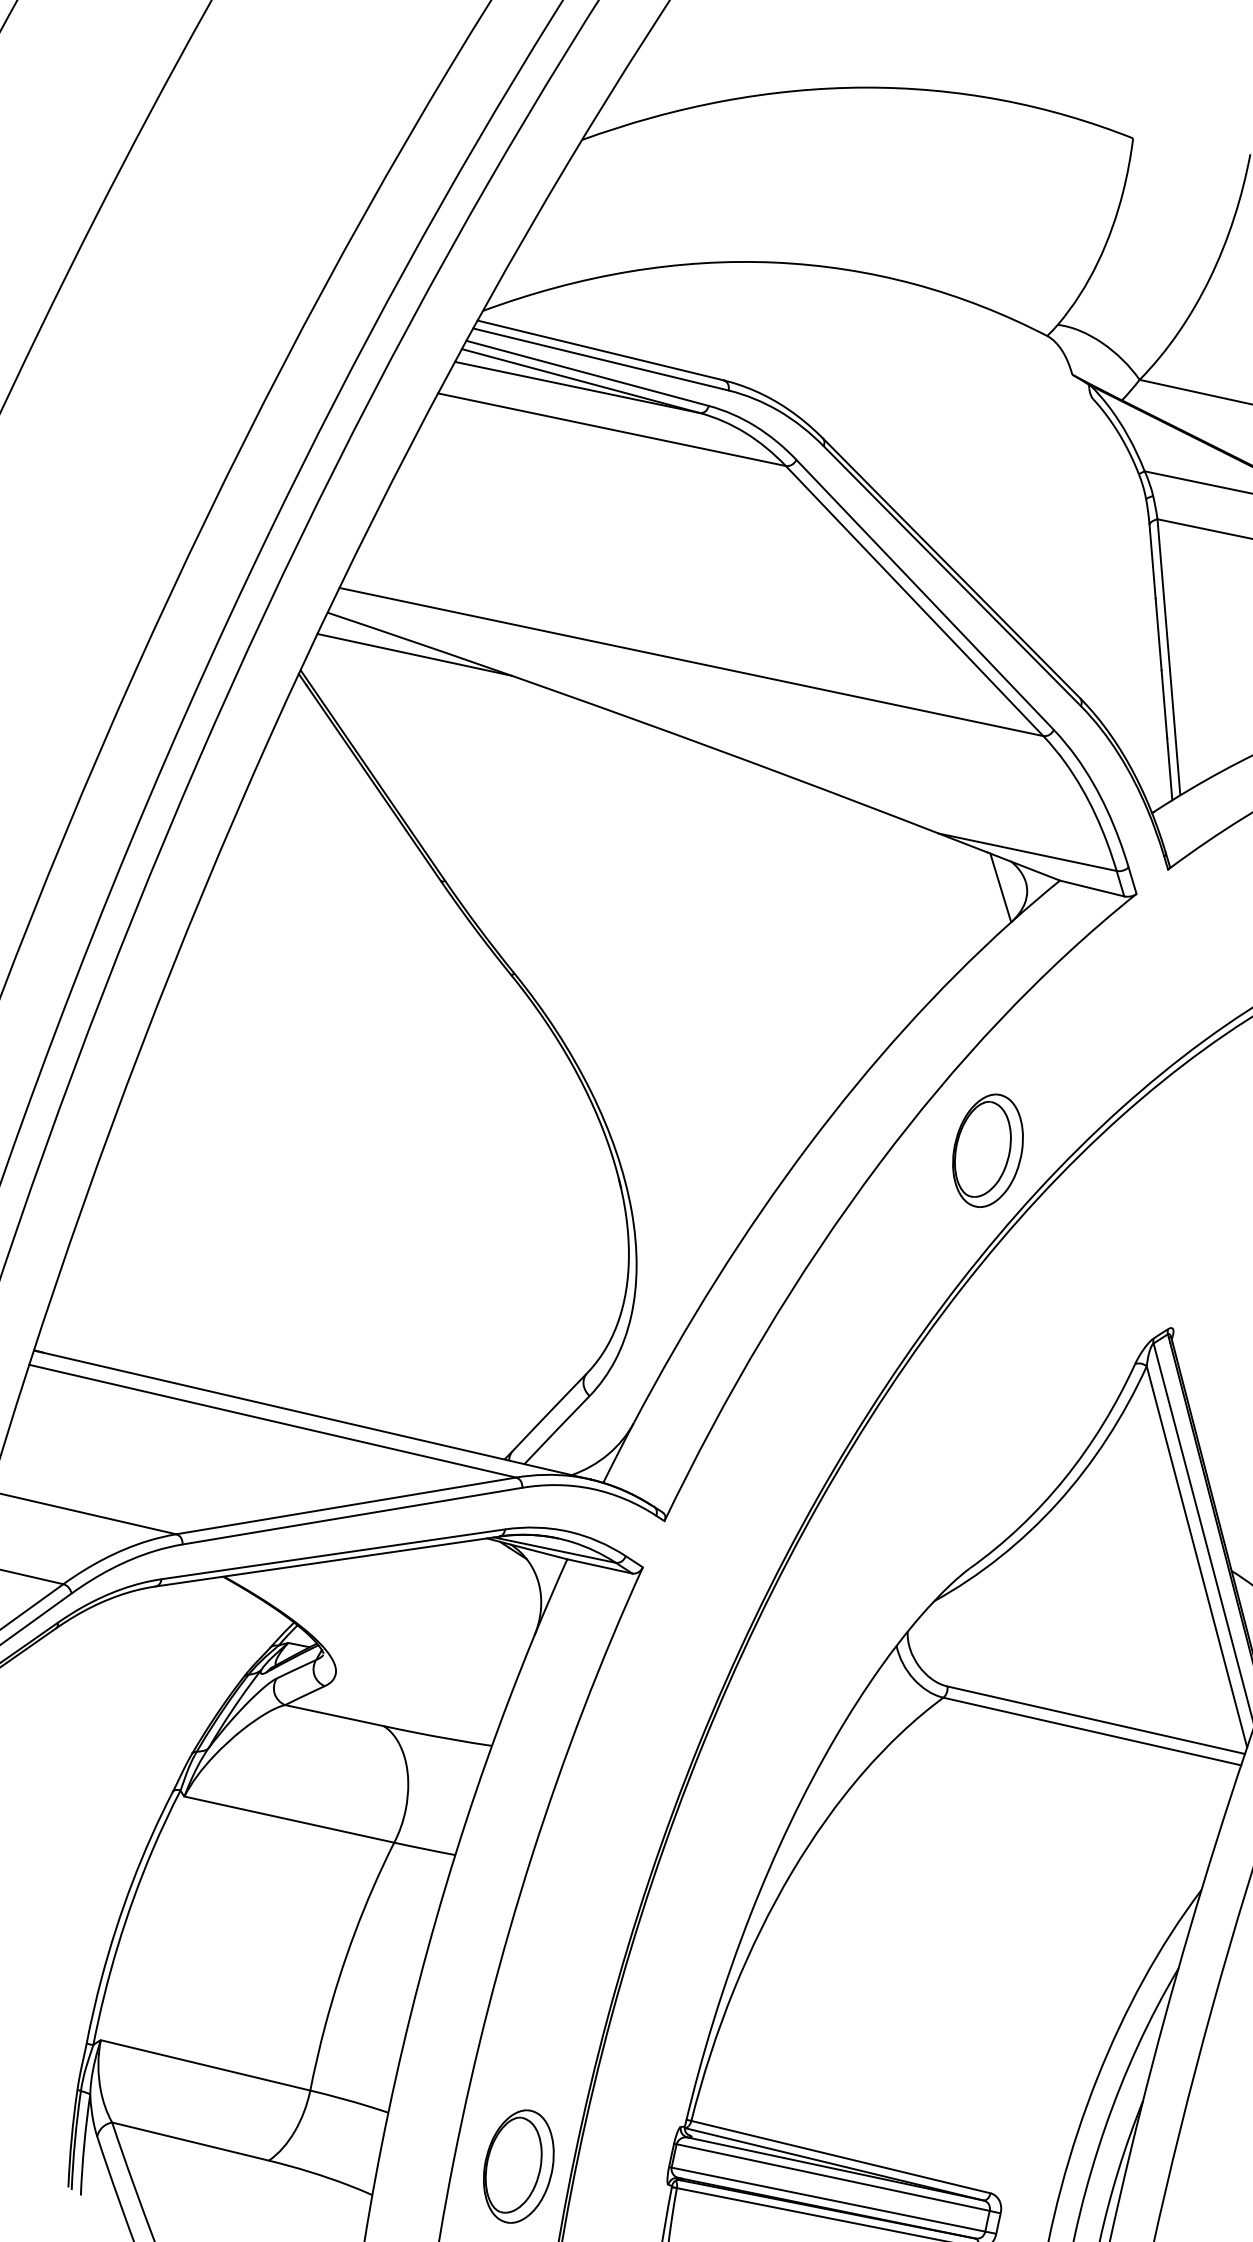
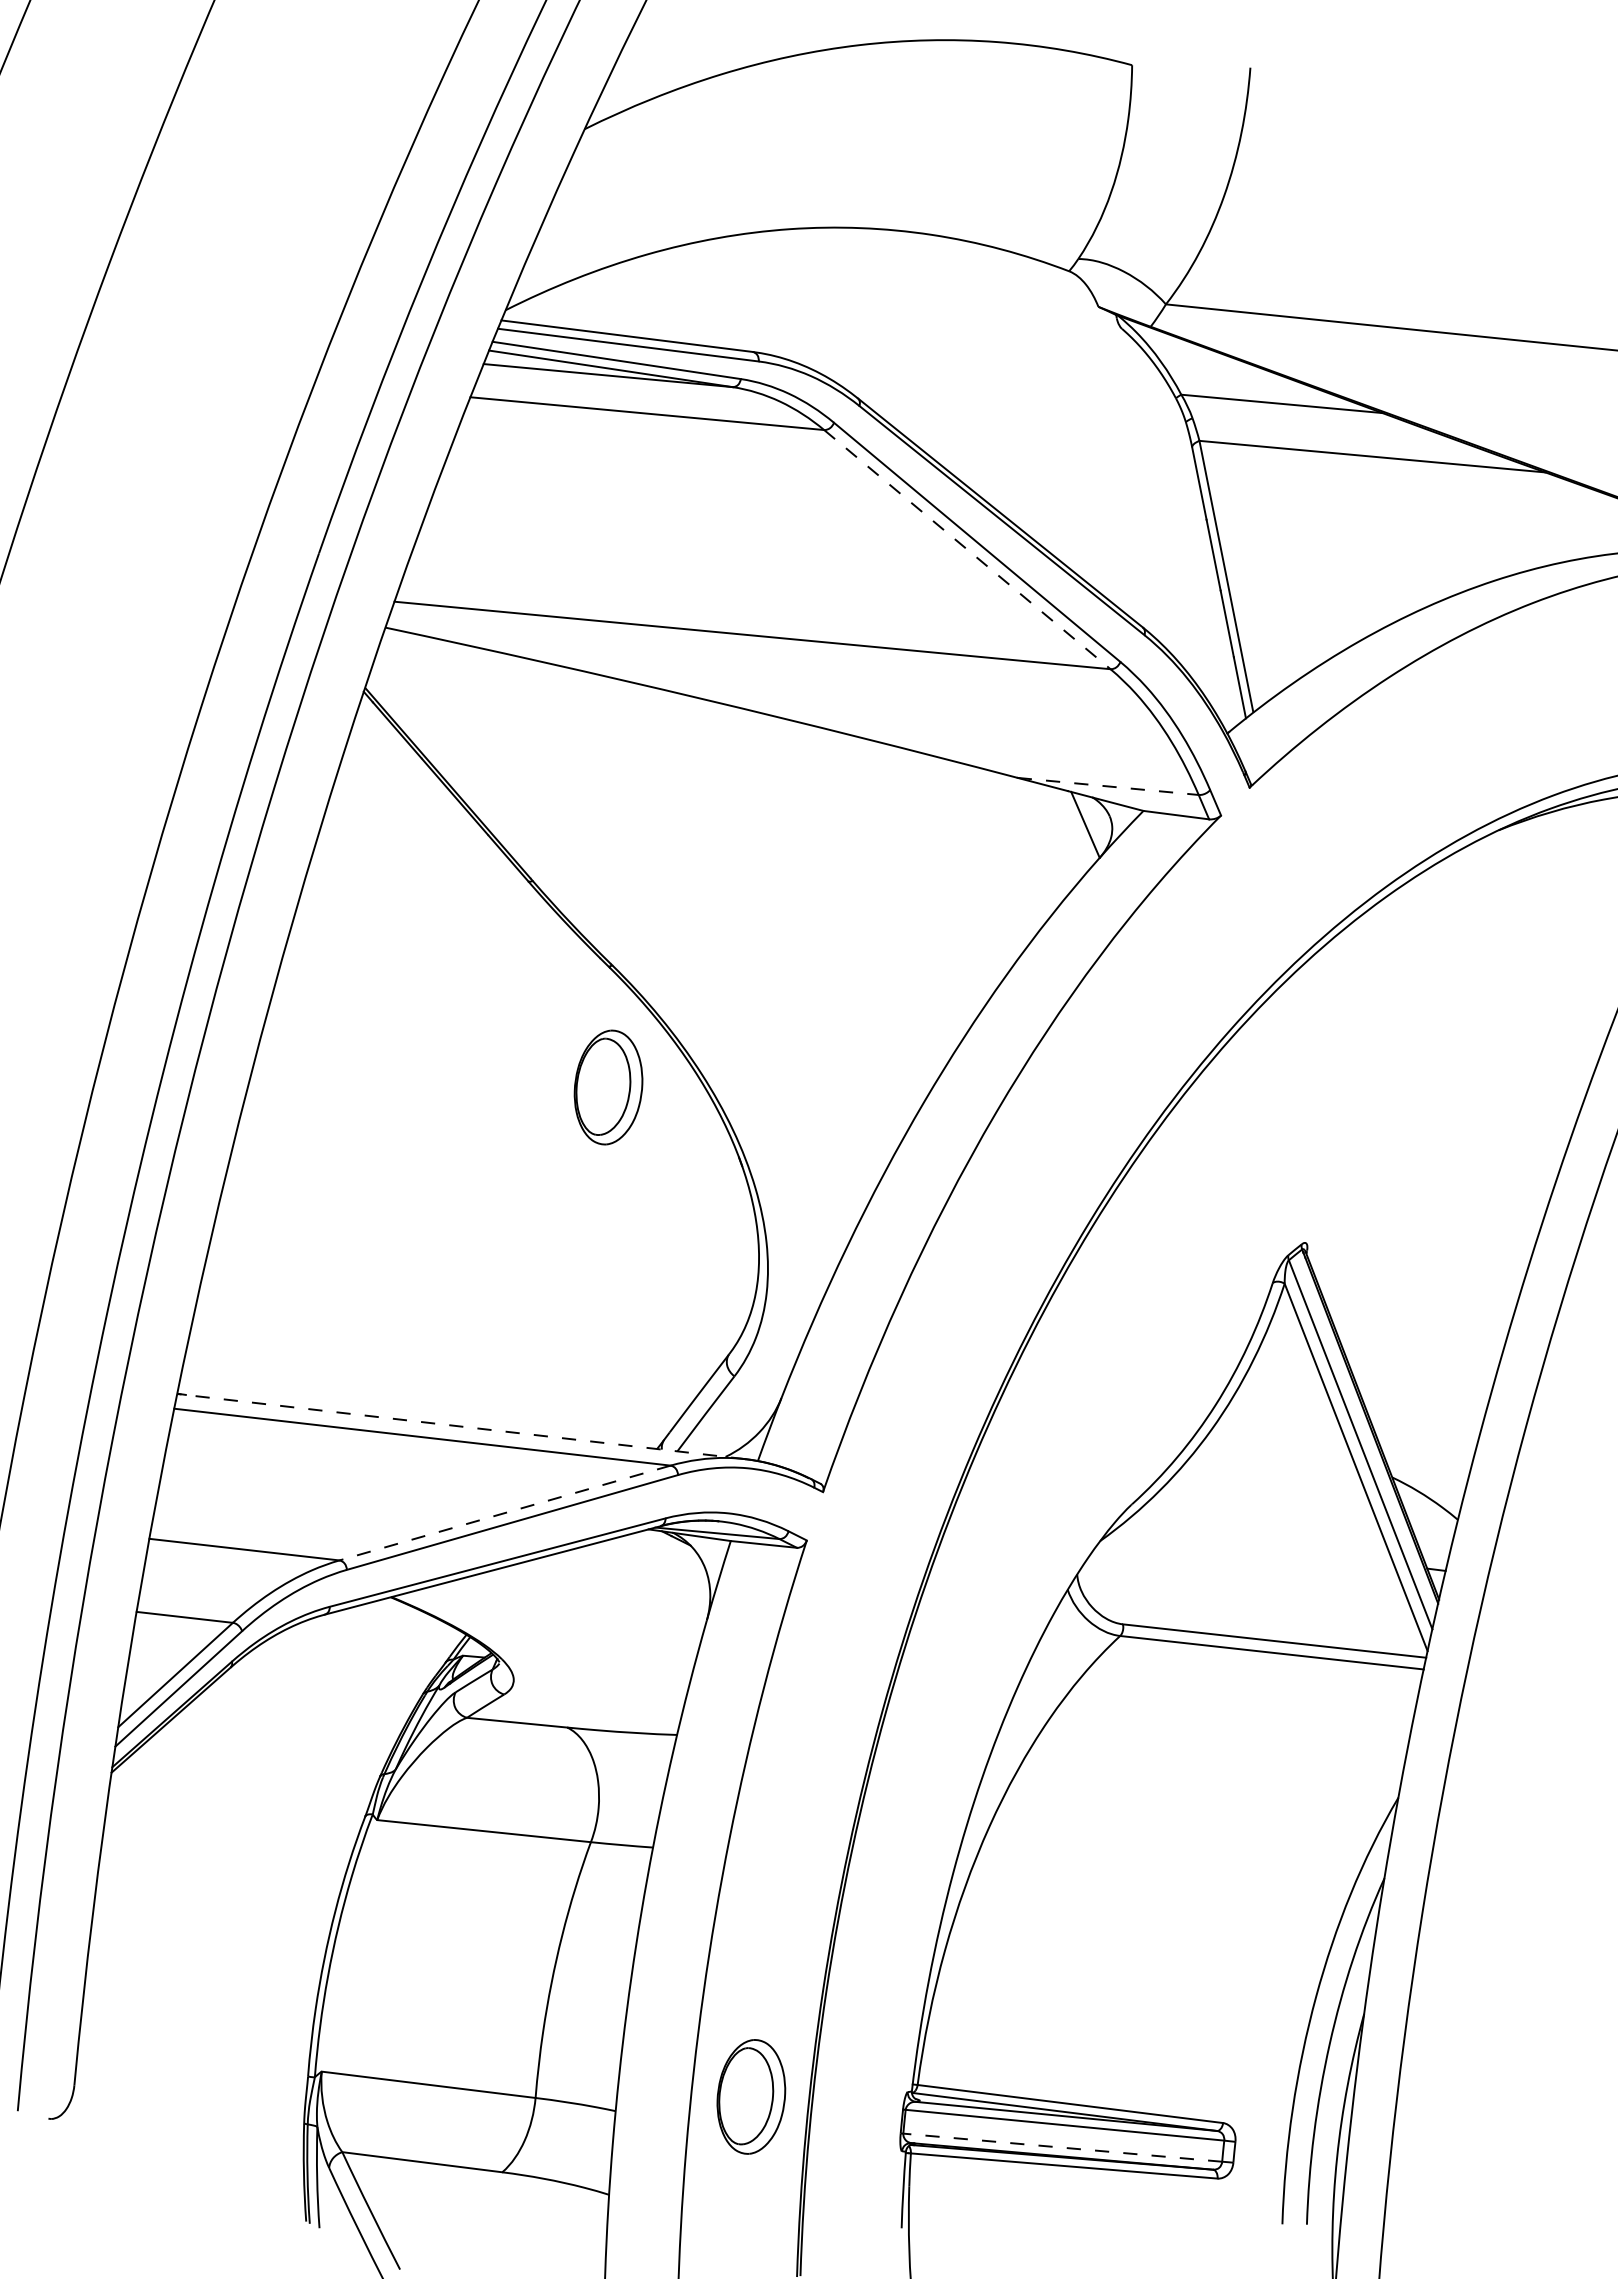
line: (914, 600) -> (967, 549), solid -> dashed
line: (414, 654) -> (476, 659), removed
line: (1028, 852) -> (1108, 786), solid -> dashed
part: (987, 1150) -> (608, 1087), moved
line: (312, 1415) -> (461, 1426), solid -> dashed
line: (345, 1506) -> (504, 1513), solid -> dashed
part: (518, 2166) -> (751, 2096), moved
line: (828, 2199) -> (1062, 2147), solid -> dashed

